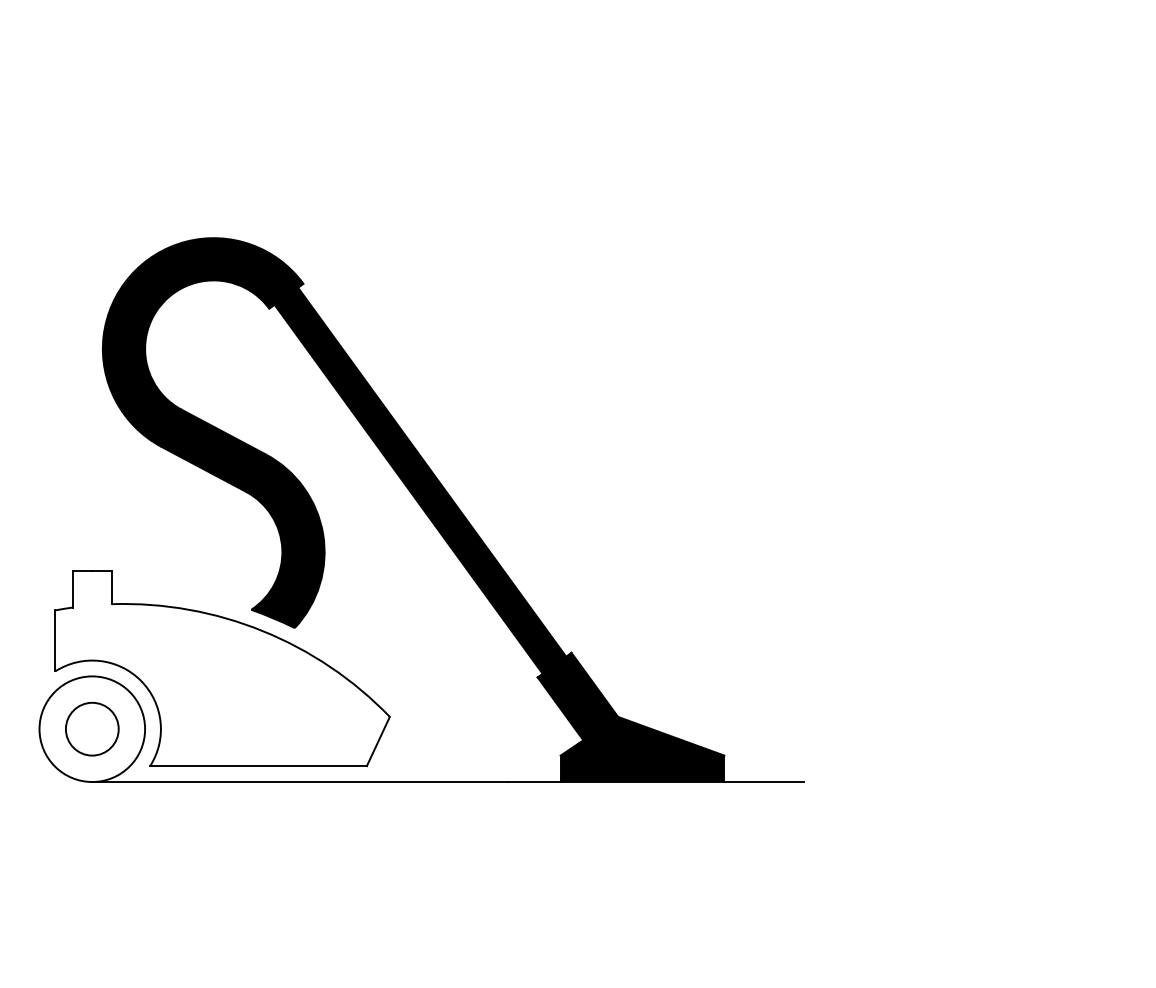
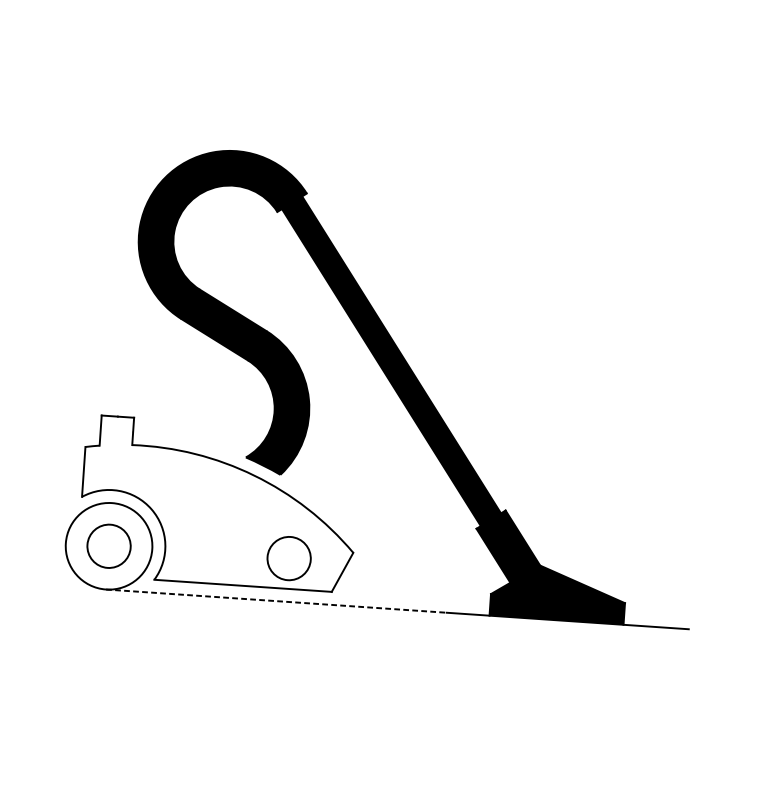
circle: (312, 728) -> (289, 558), added
line: (300, 782) -> (276, 601), solid -> dashed

